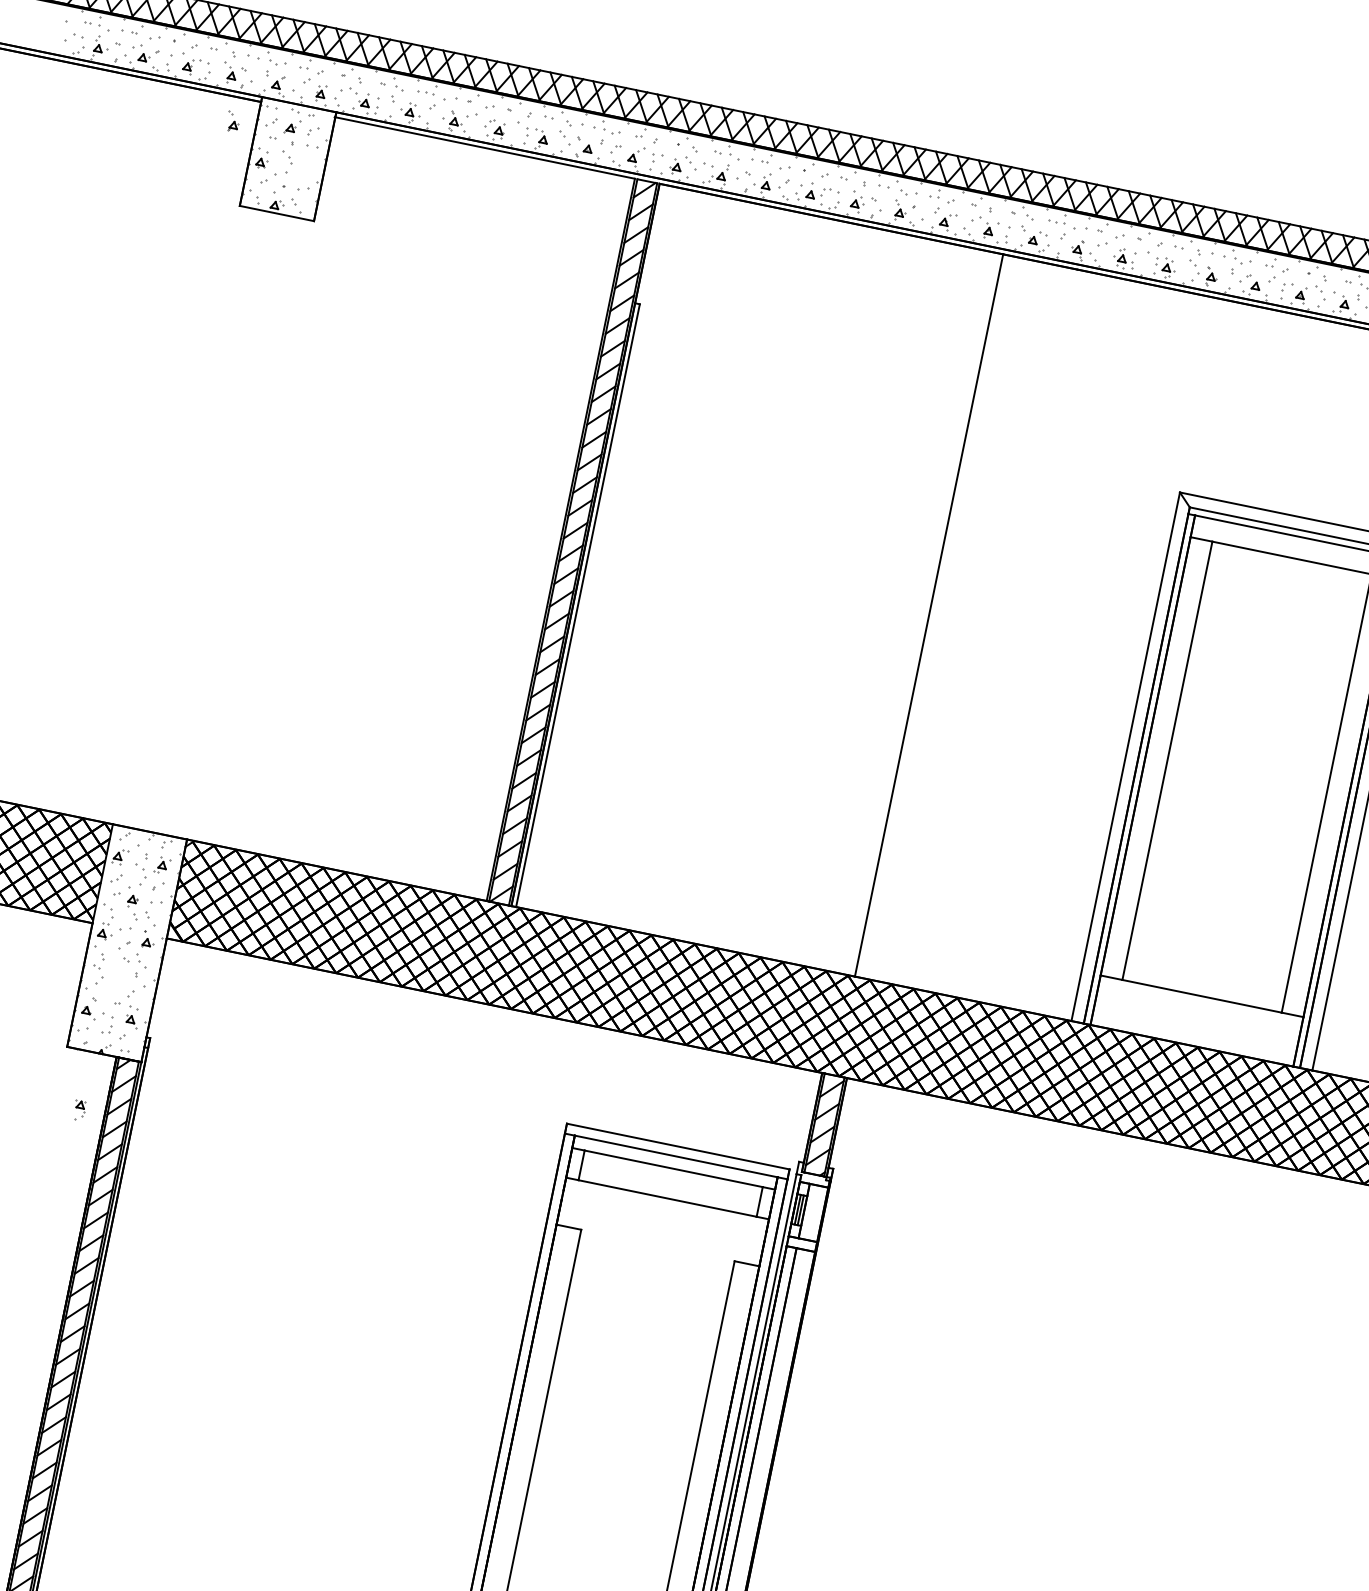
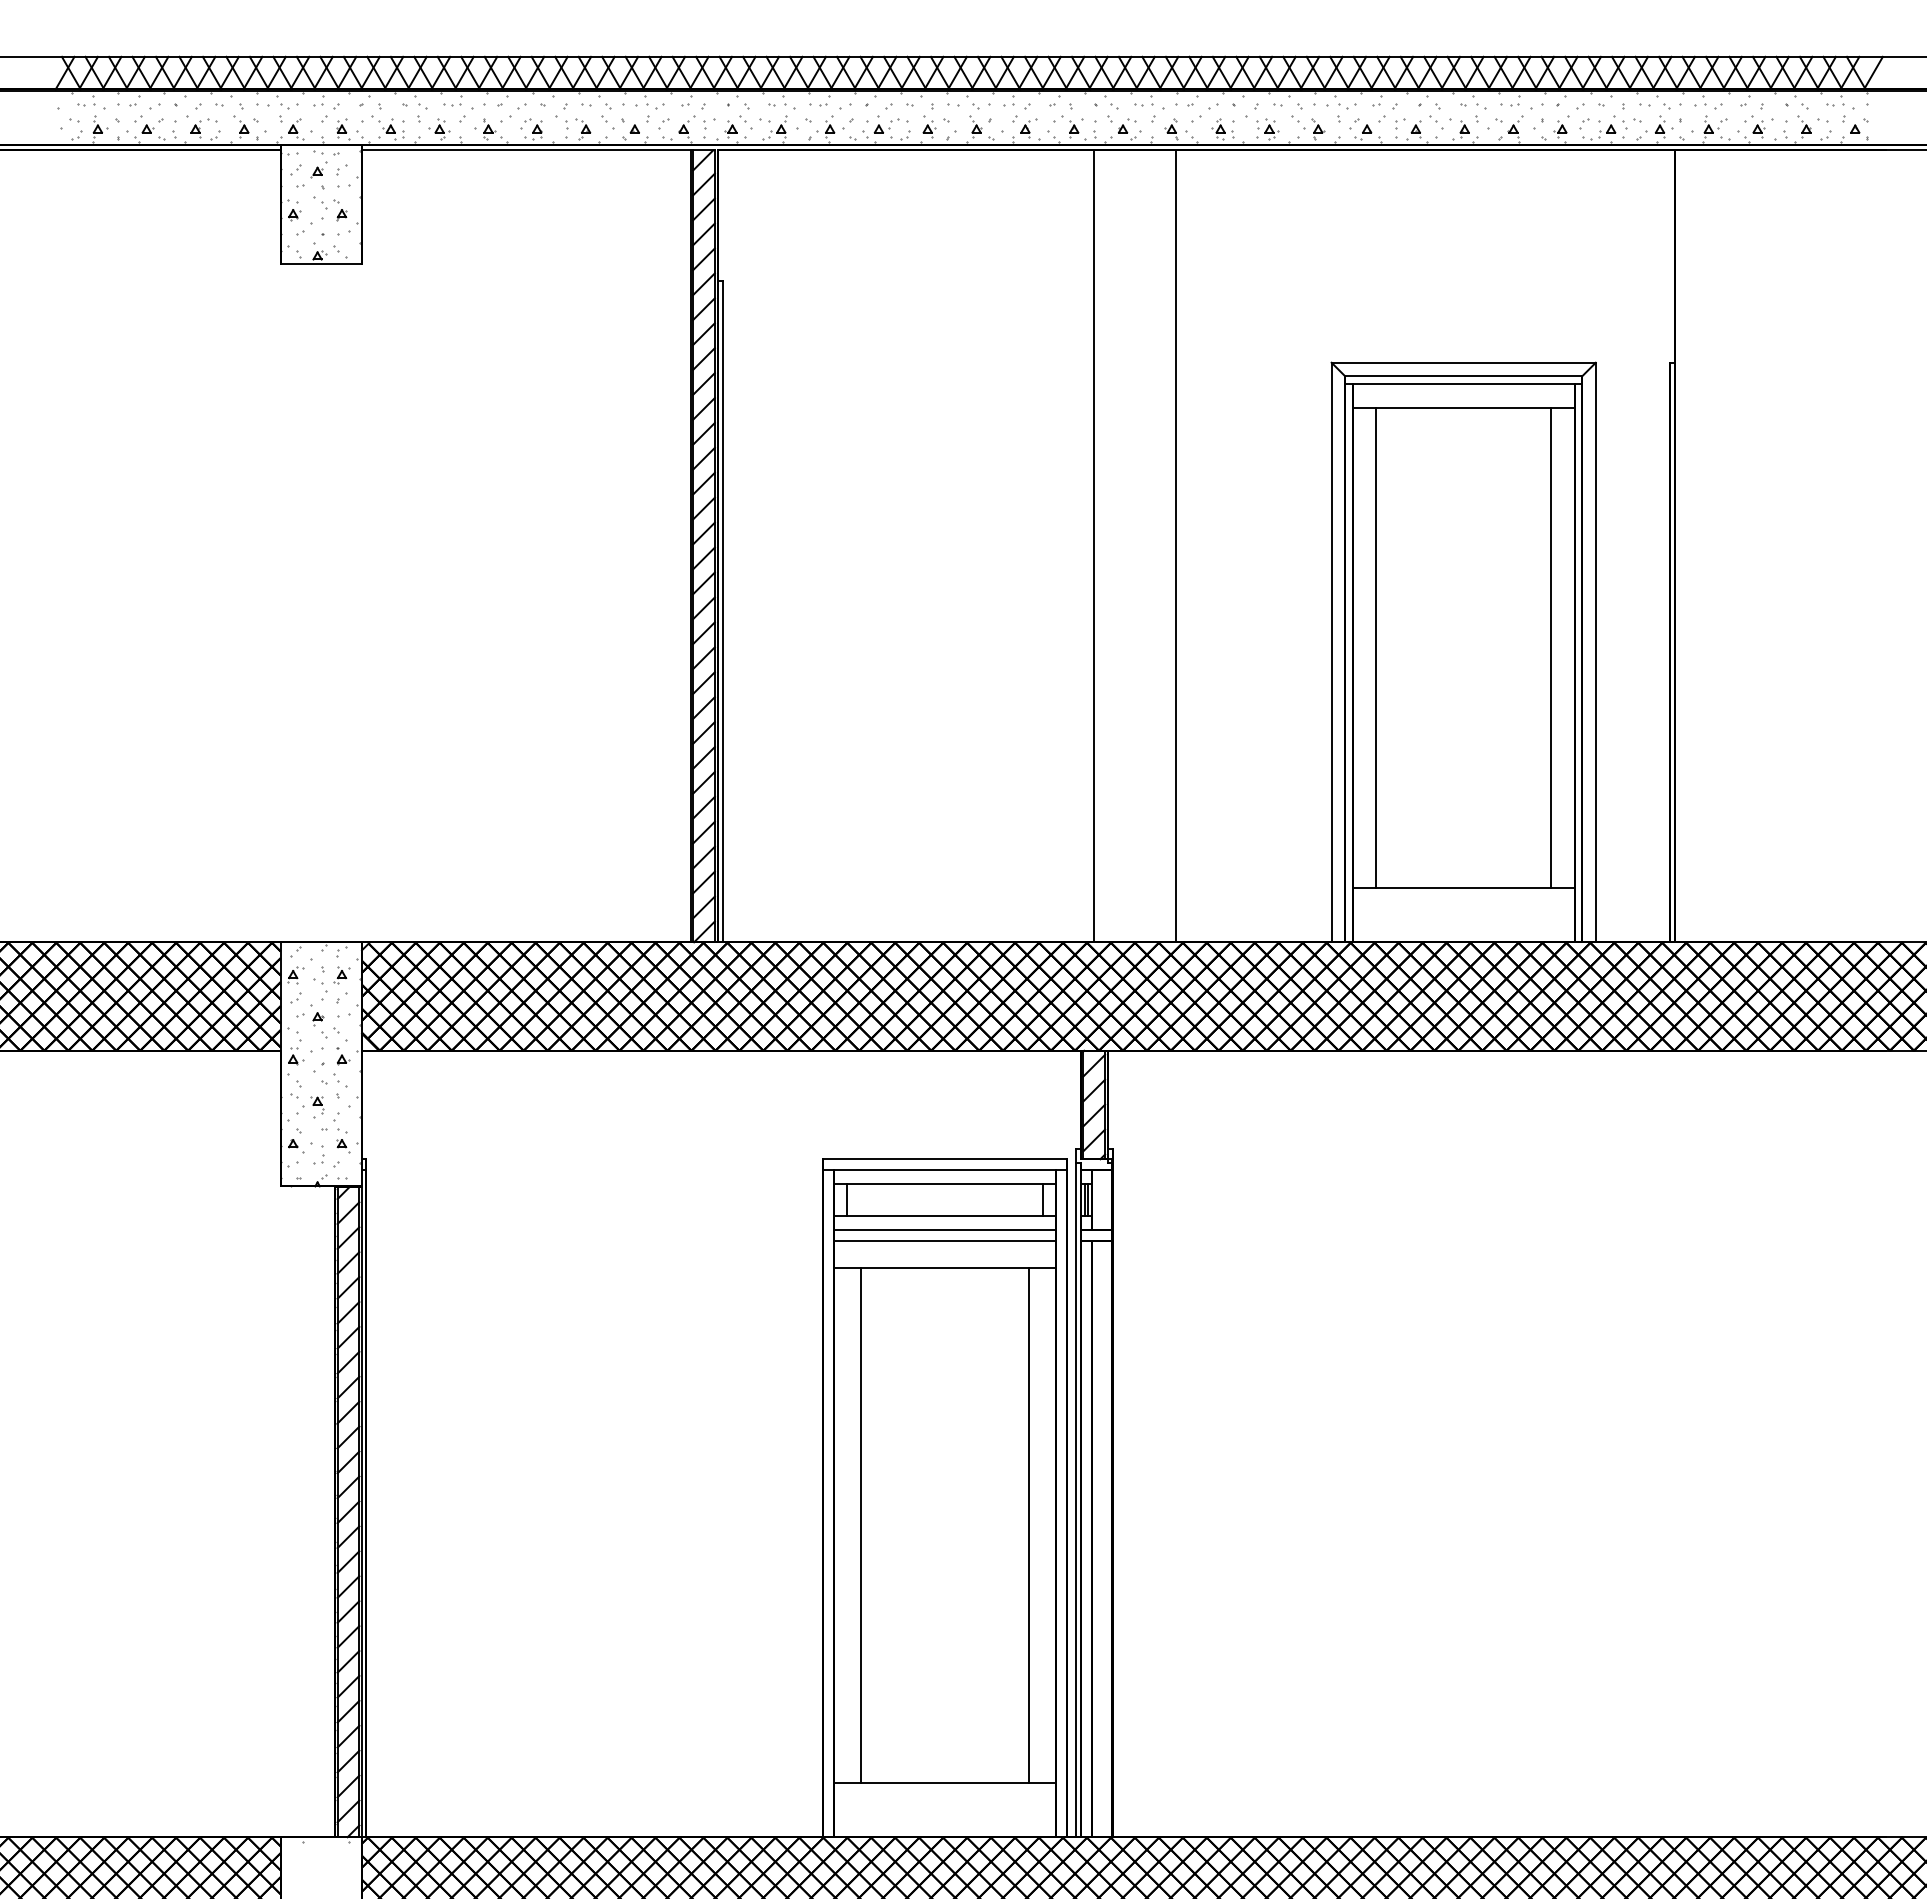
part: (233, 122) -> (340, 210), moved
line: (1003, 630) -> (1175, 546), added
part: (79, 1110) -> (317, 1107), moved
line: (664, 1210) -> (944, 1229), added
line: (662, 1220) -> (944, 1240), added
line: (658, 1245) -> (945, 1267), added

